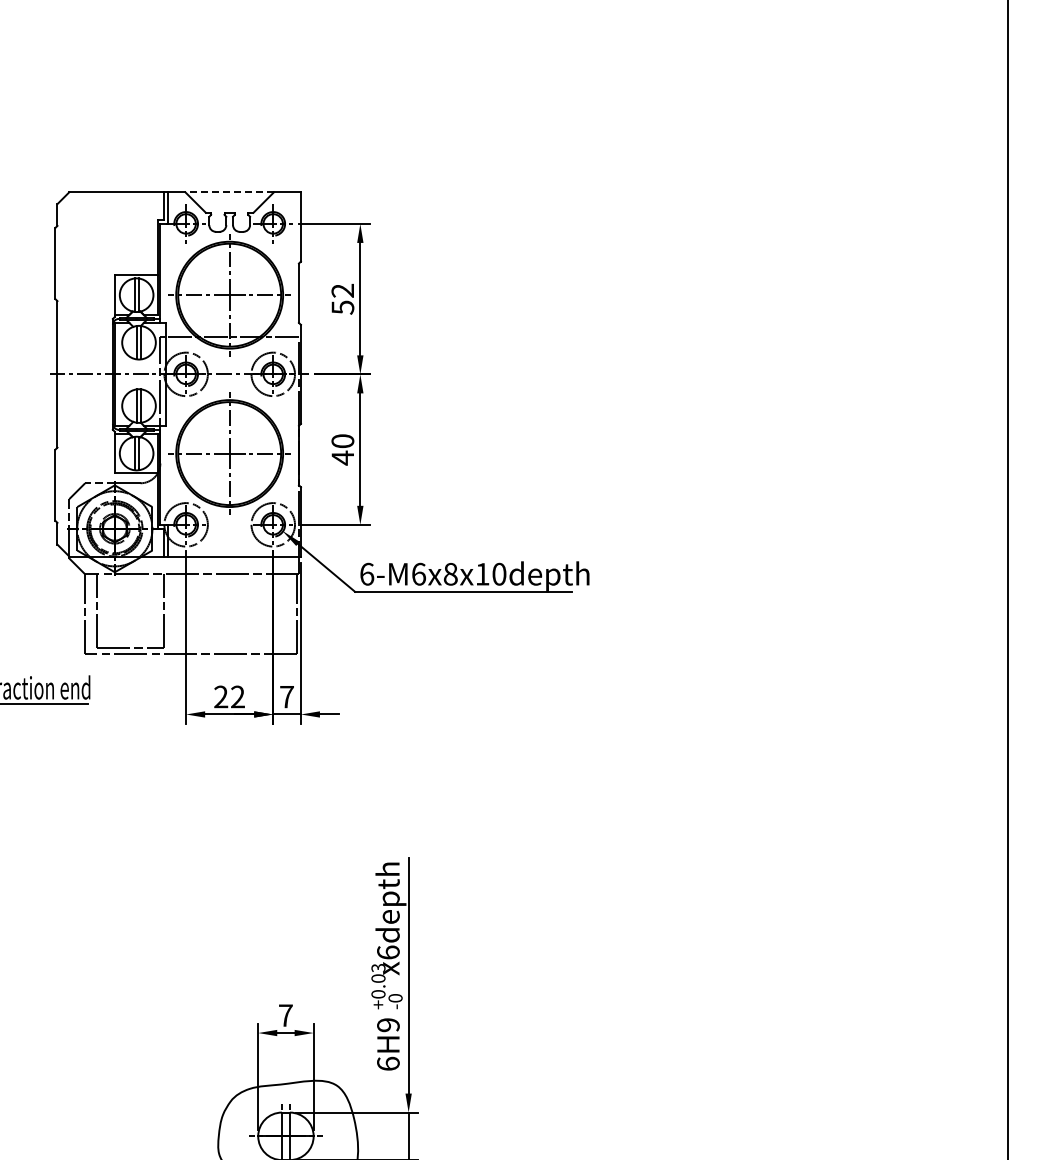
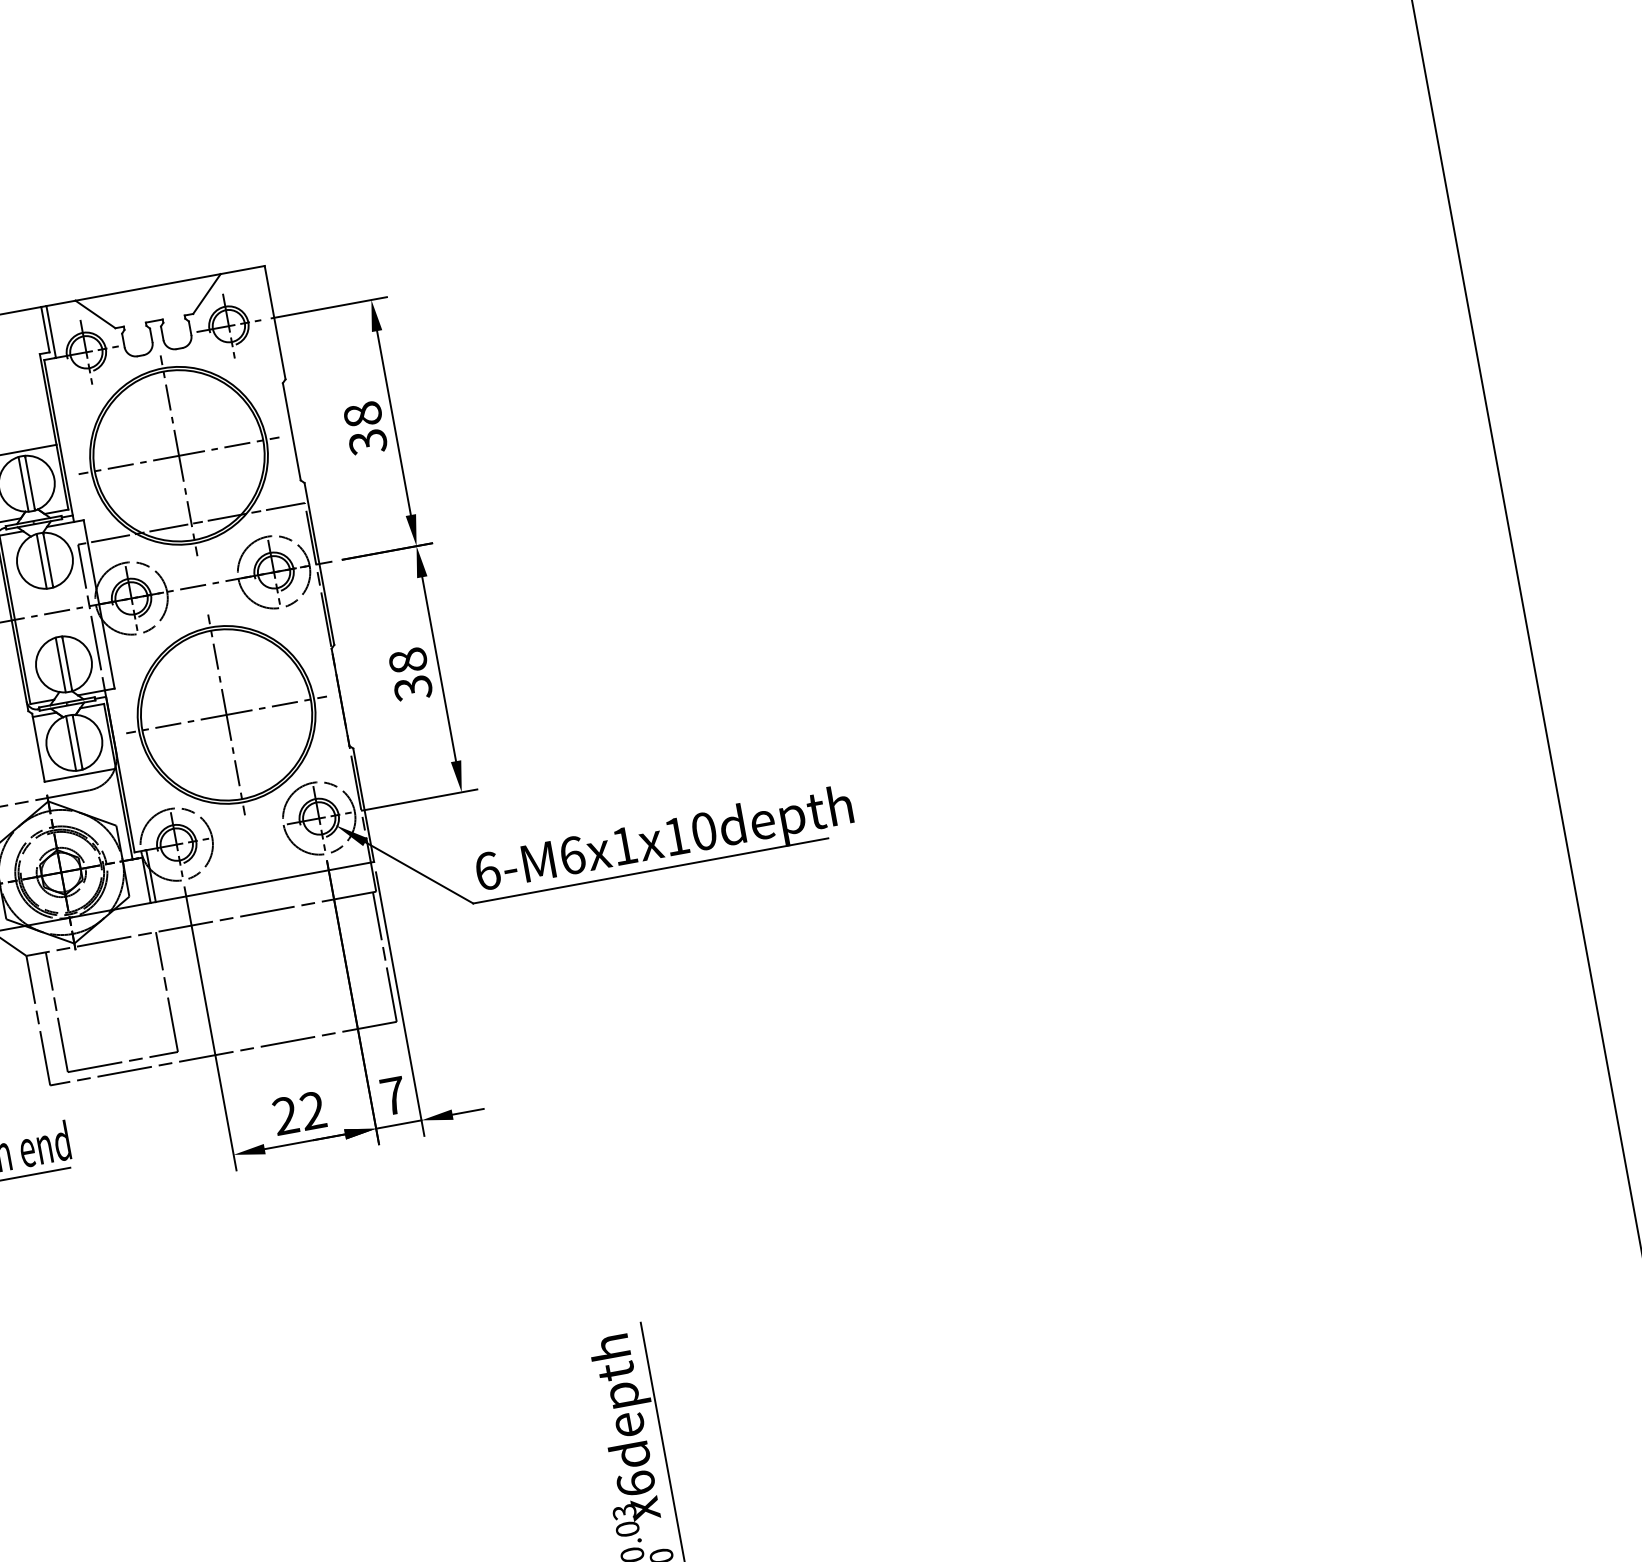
line: (229, 192) -> (147, 287), dashed -> solid
text: (342, 298) -> (364, 427), 52 -> 38
text: (342, 449) -> (409, 674), 40 -> 38
text: (450, 574) -> (624, 846), 6-M6x8x10depth -> 6-M6x1x10depth

